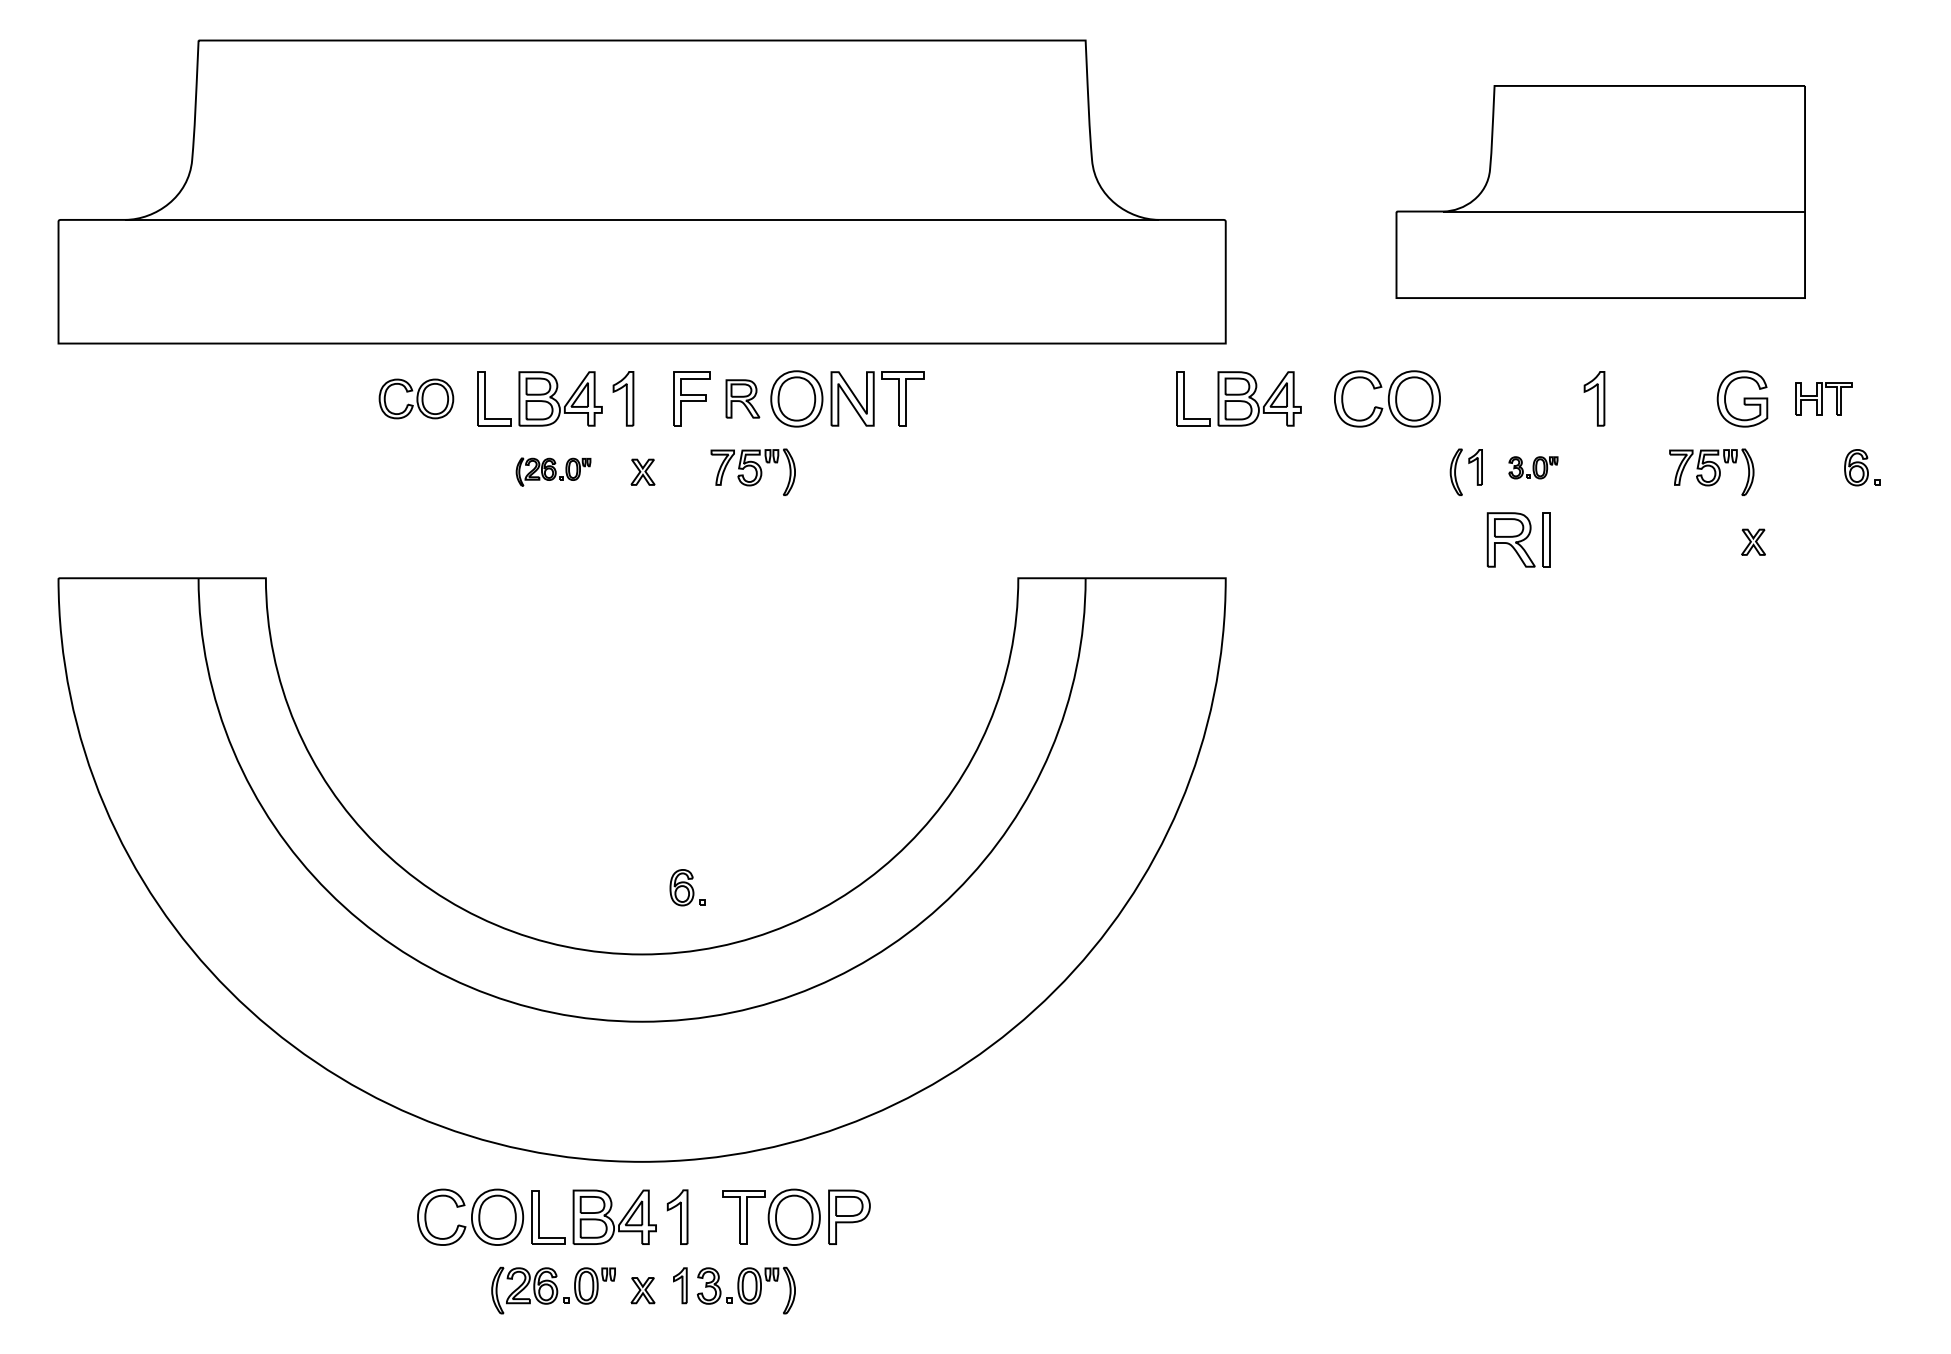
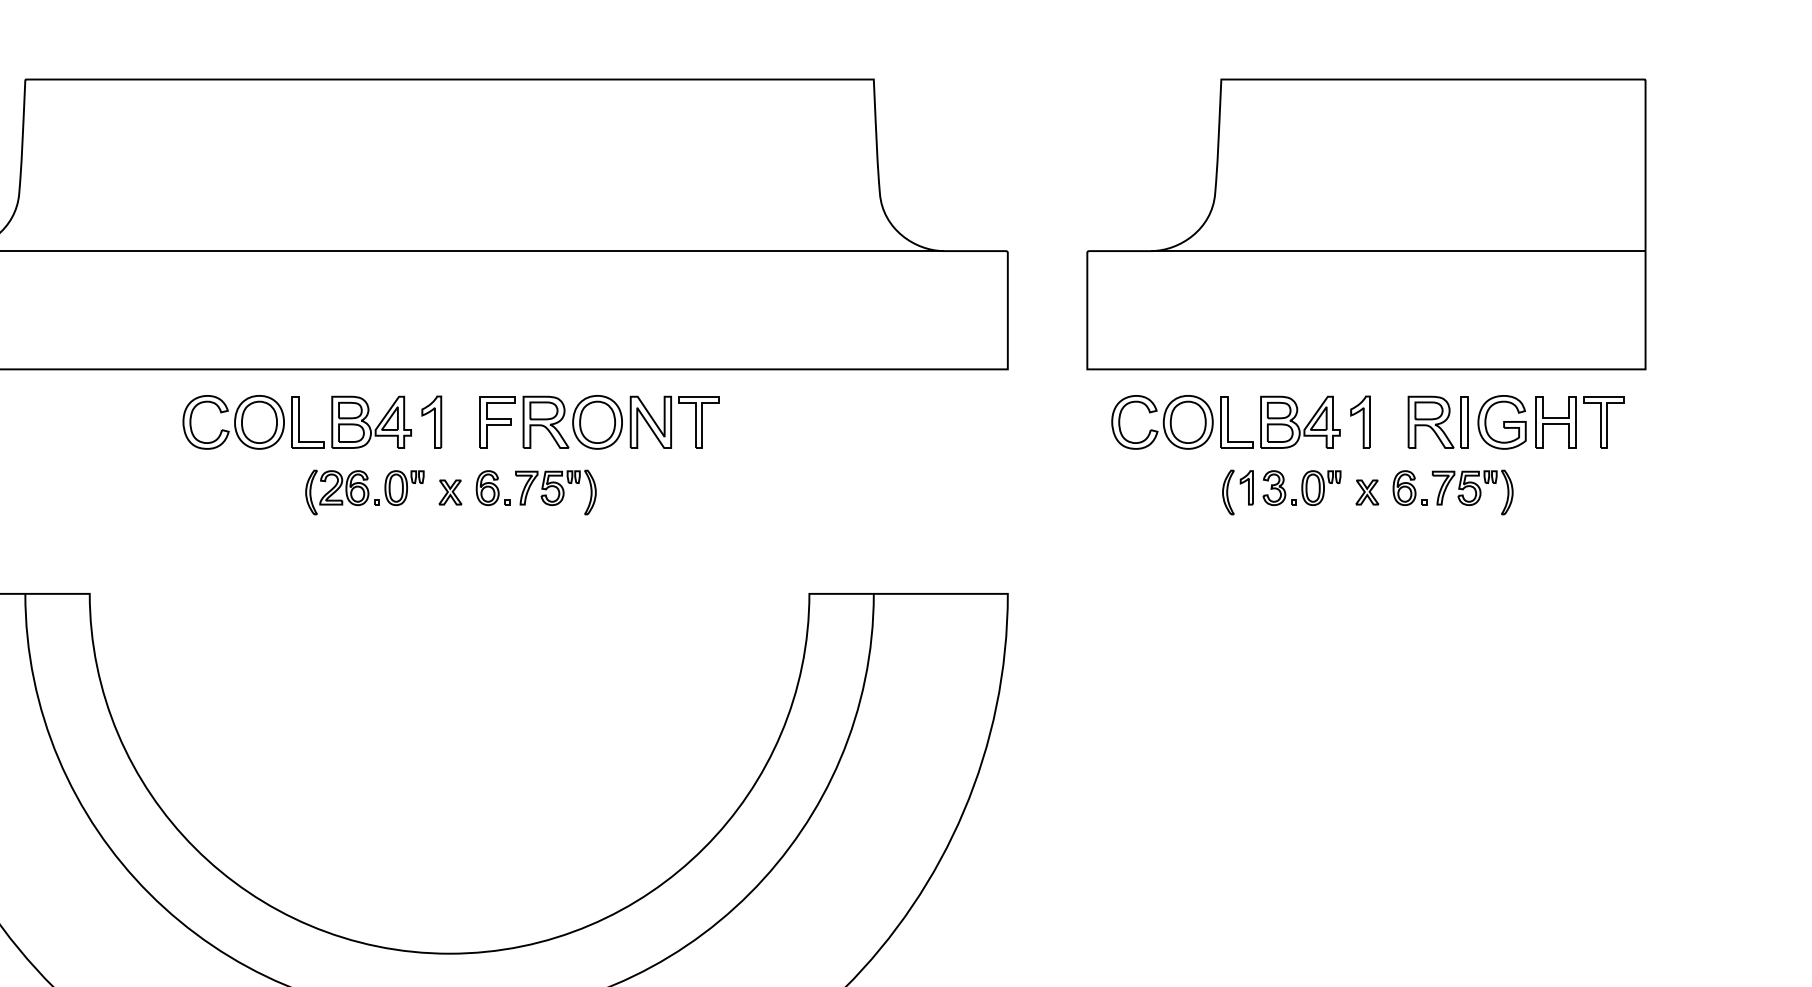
part: (1600, 191) -> (1366, 223), size x1.43
part: (416, 398) -> (233, 421), size x1.43
part: (742, 398) -> (545, 421), size x1.43
part: (1238, 398) -> (1280, 421), moved
part: (1823, 398) -> (1579, 421), size x1.67
part: (1533, 467) -> (1302, 487), size x1.67
part: (1862, 467) -> (1410, 487), moved
part: (553, 471) -> (364, 491), size x1.67
part: (1518, 539) -> (1438, 421), moved
part: (1753, 541) -> (1367, 491), moved
part: (687, 887) -> (492, 487), moved

